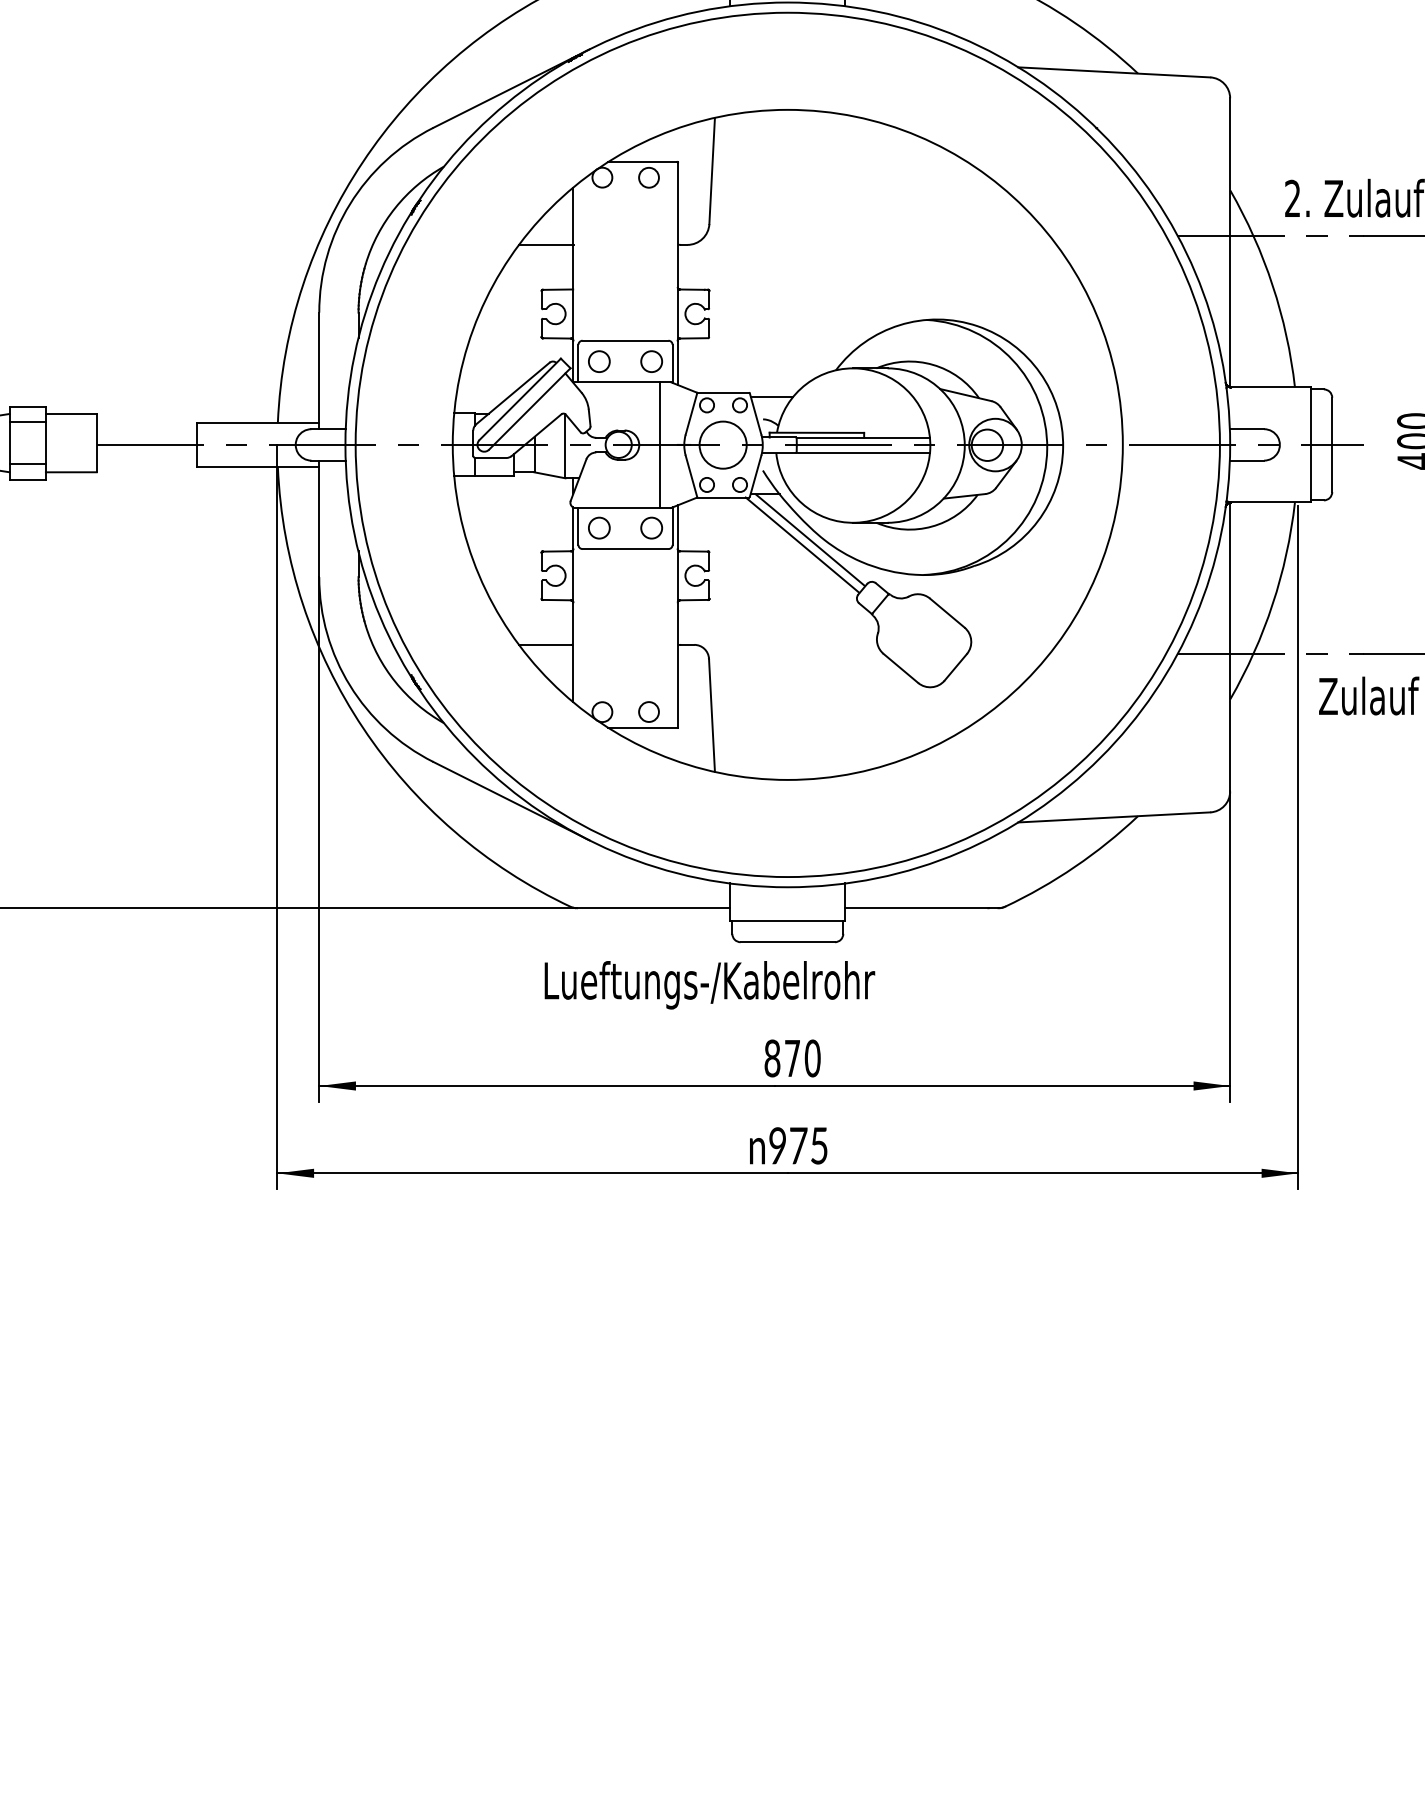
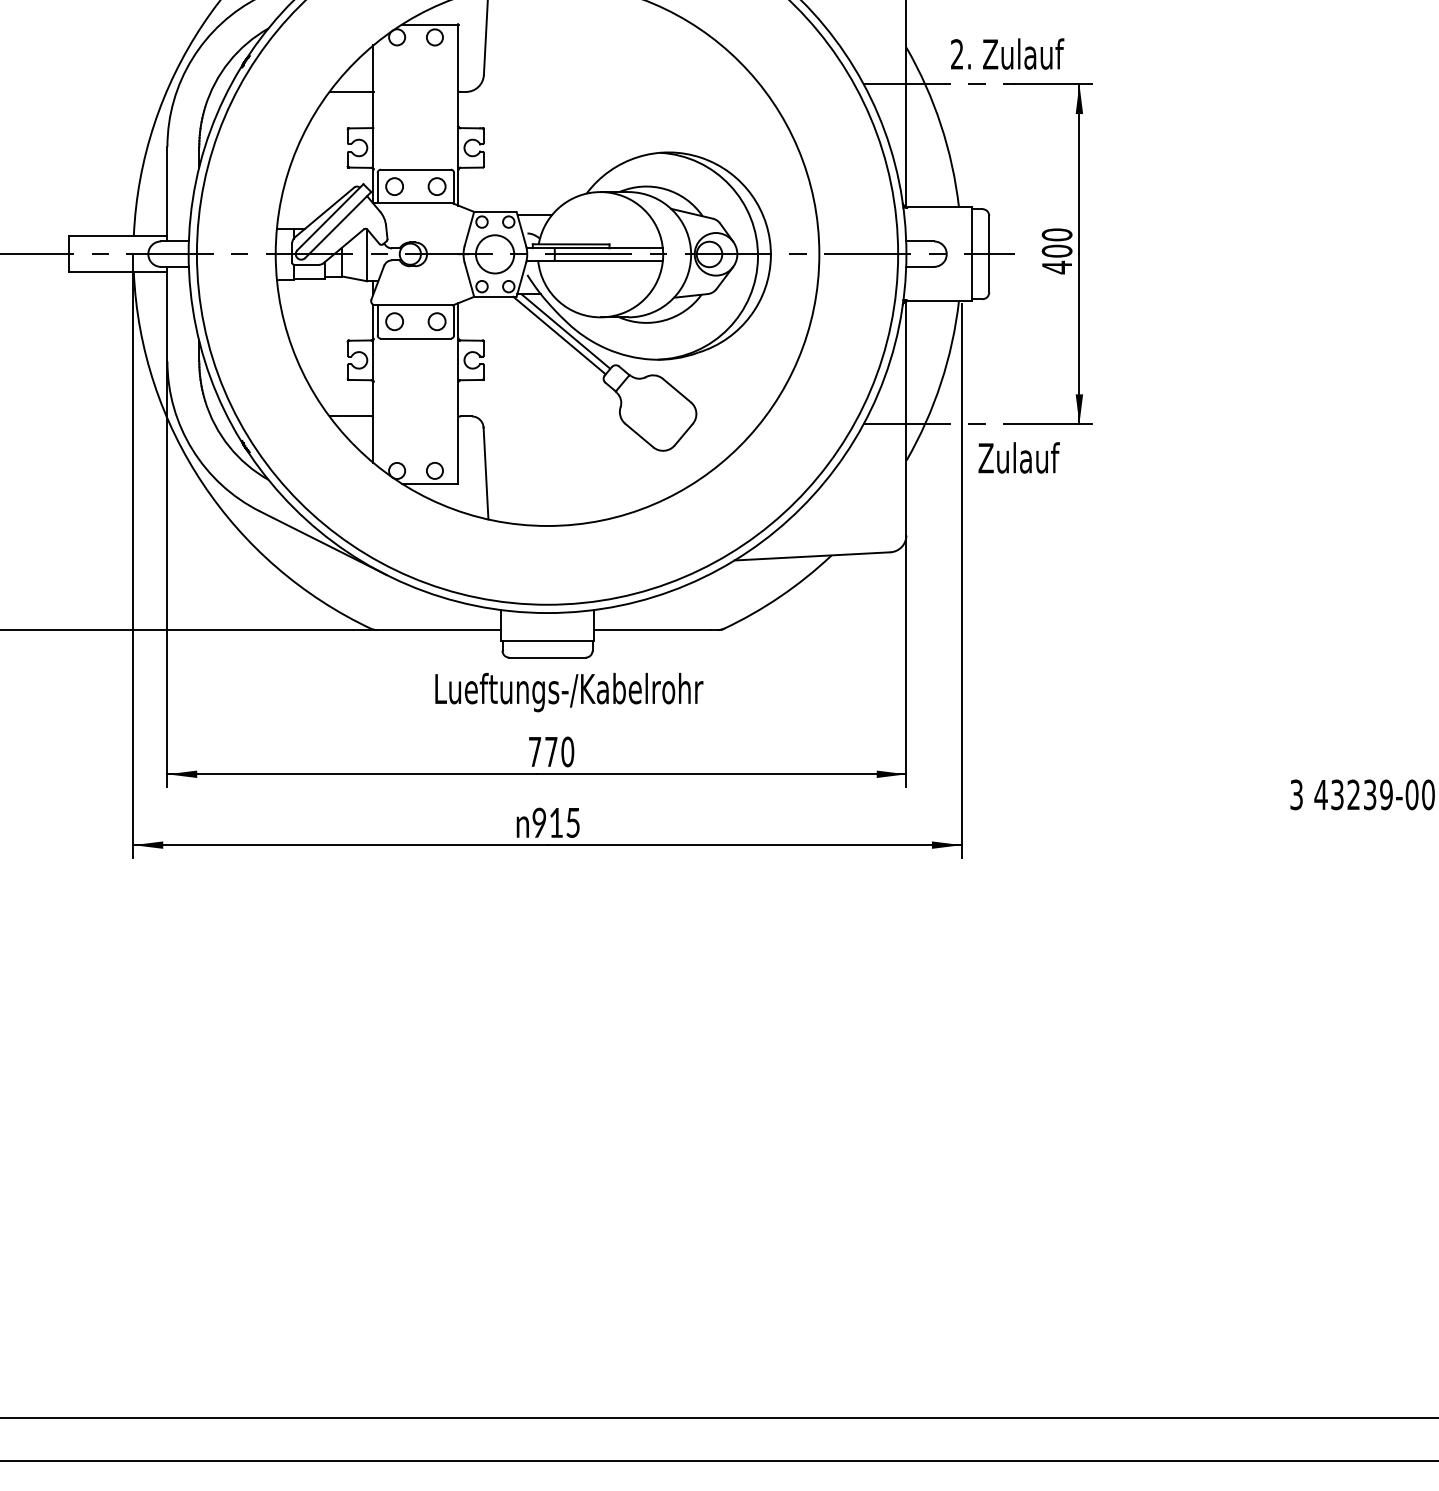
line: (660, 445) -> (444, 254), removed
text: (710, 985) -> (569, 692), moved
text: (771, 1057) -> (534, 751), 870 -> 770
text: (798, 1145) -> (556, 822), 975 -> 915

